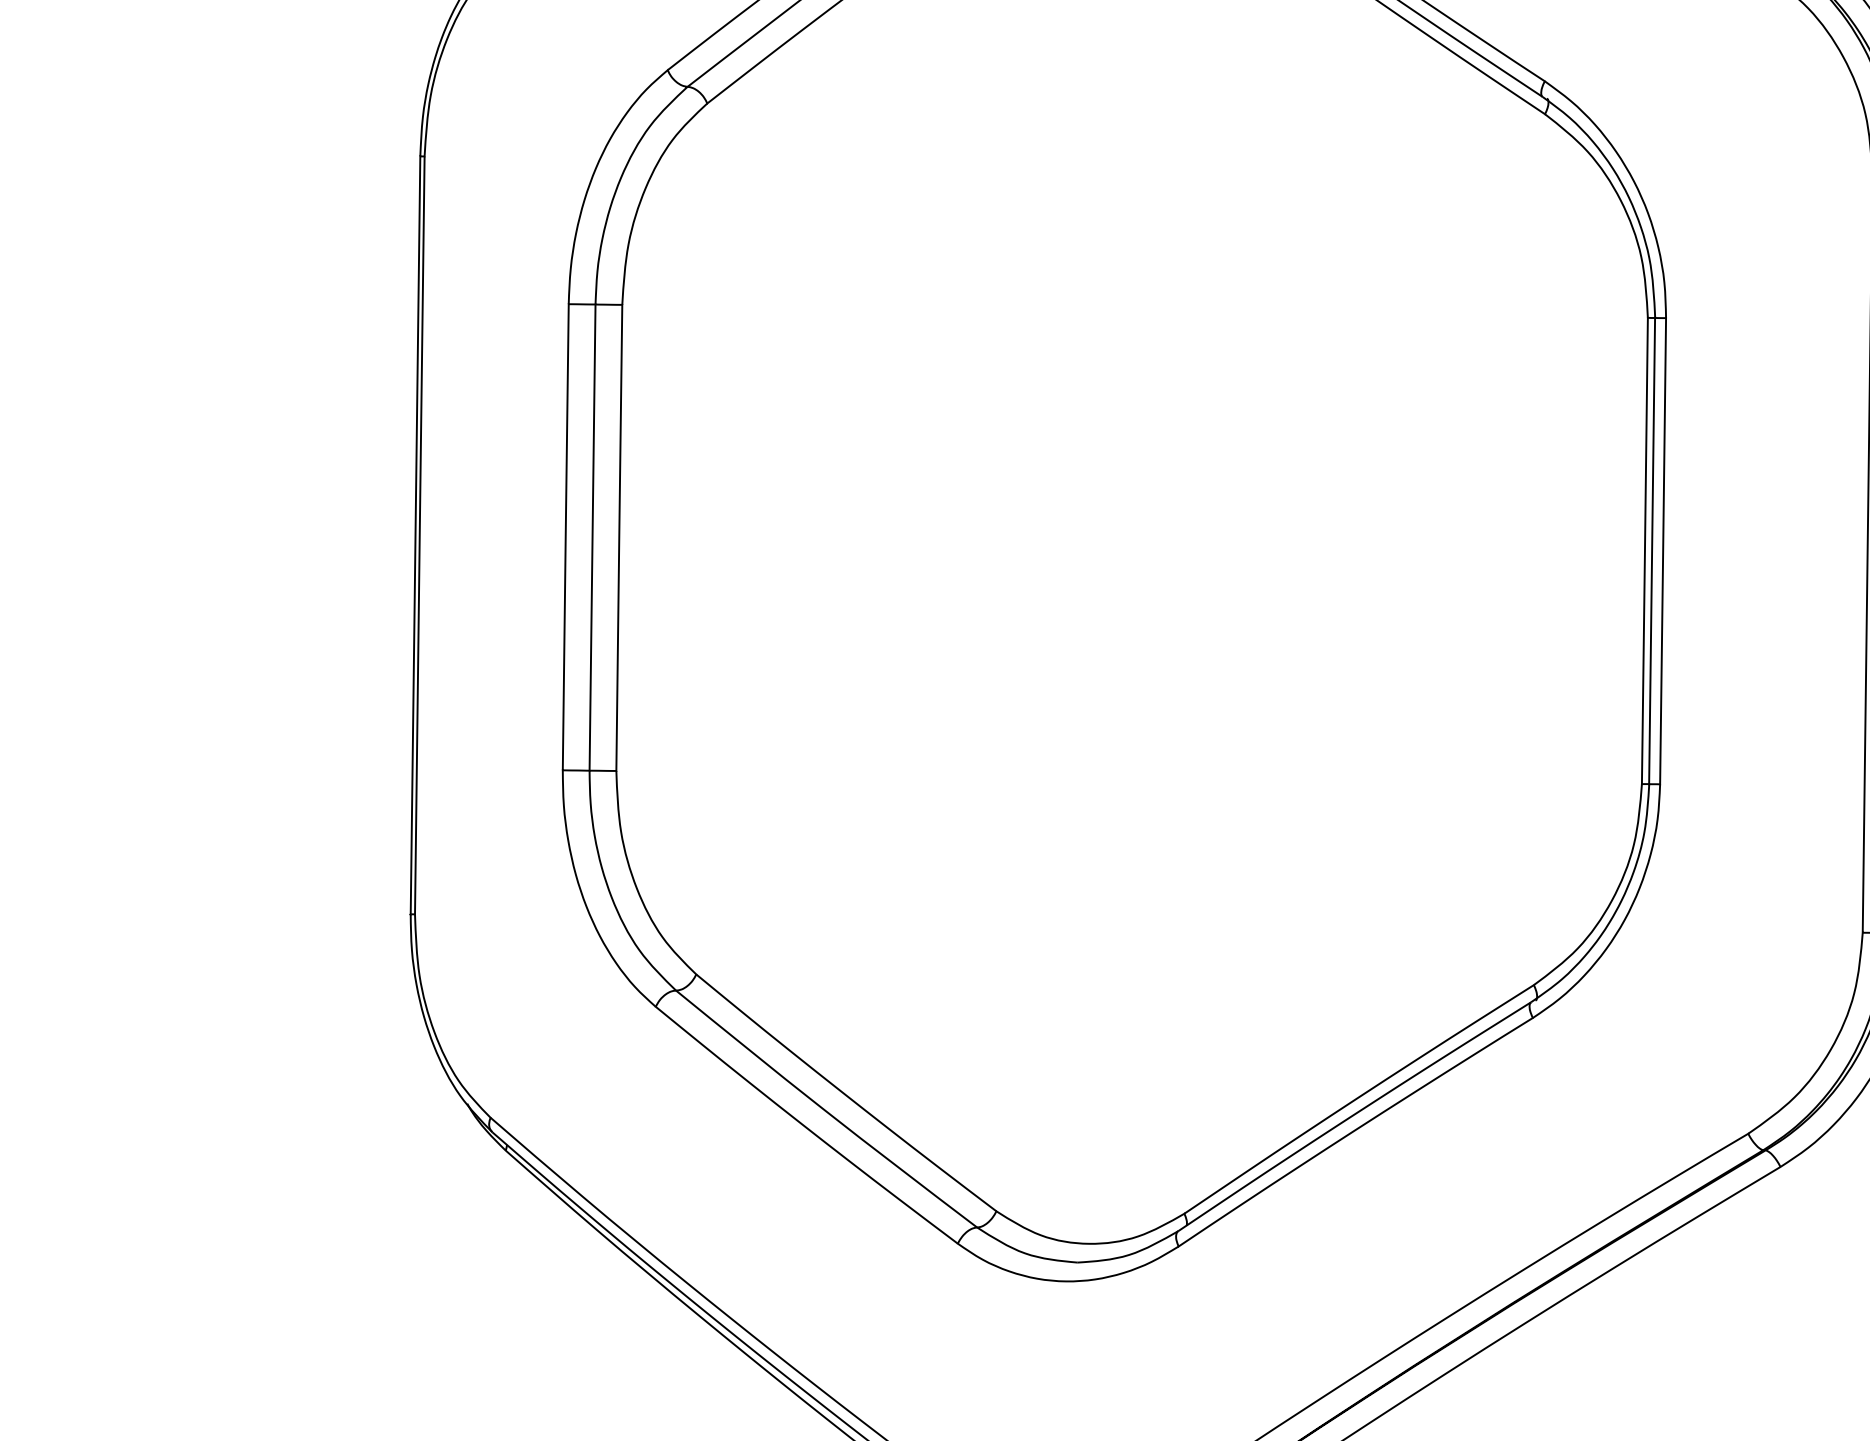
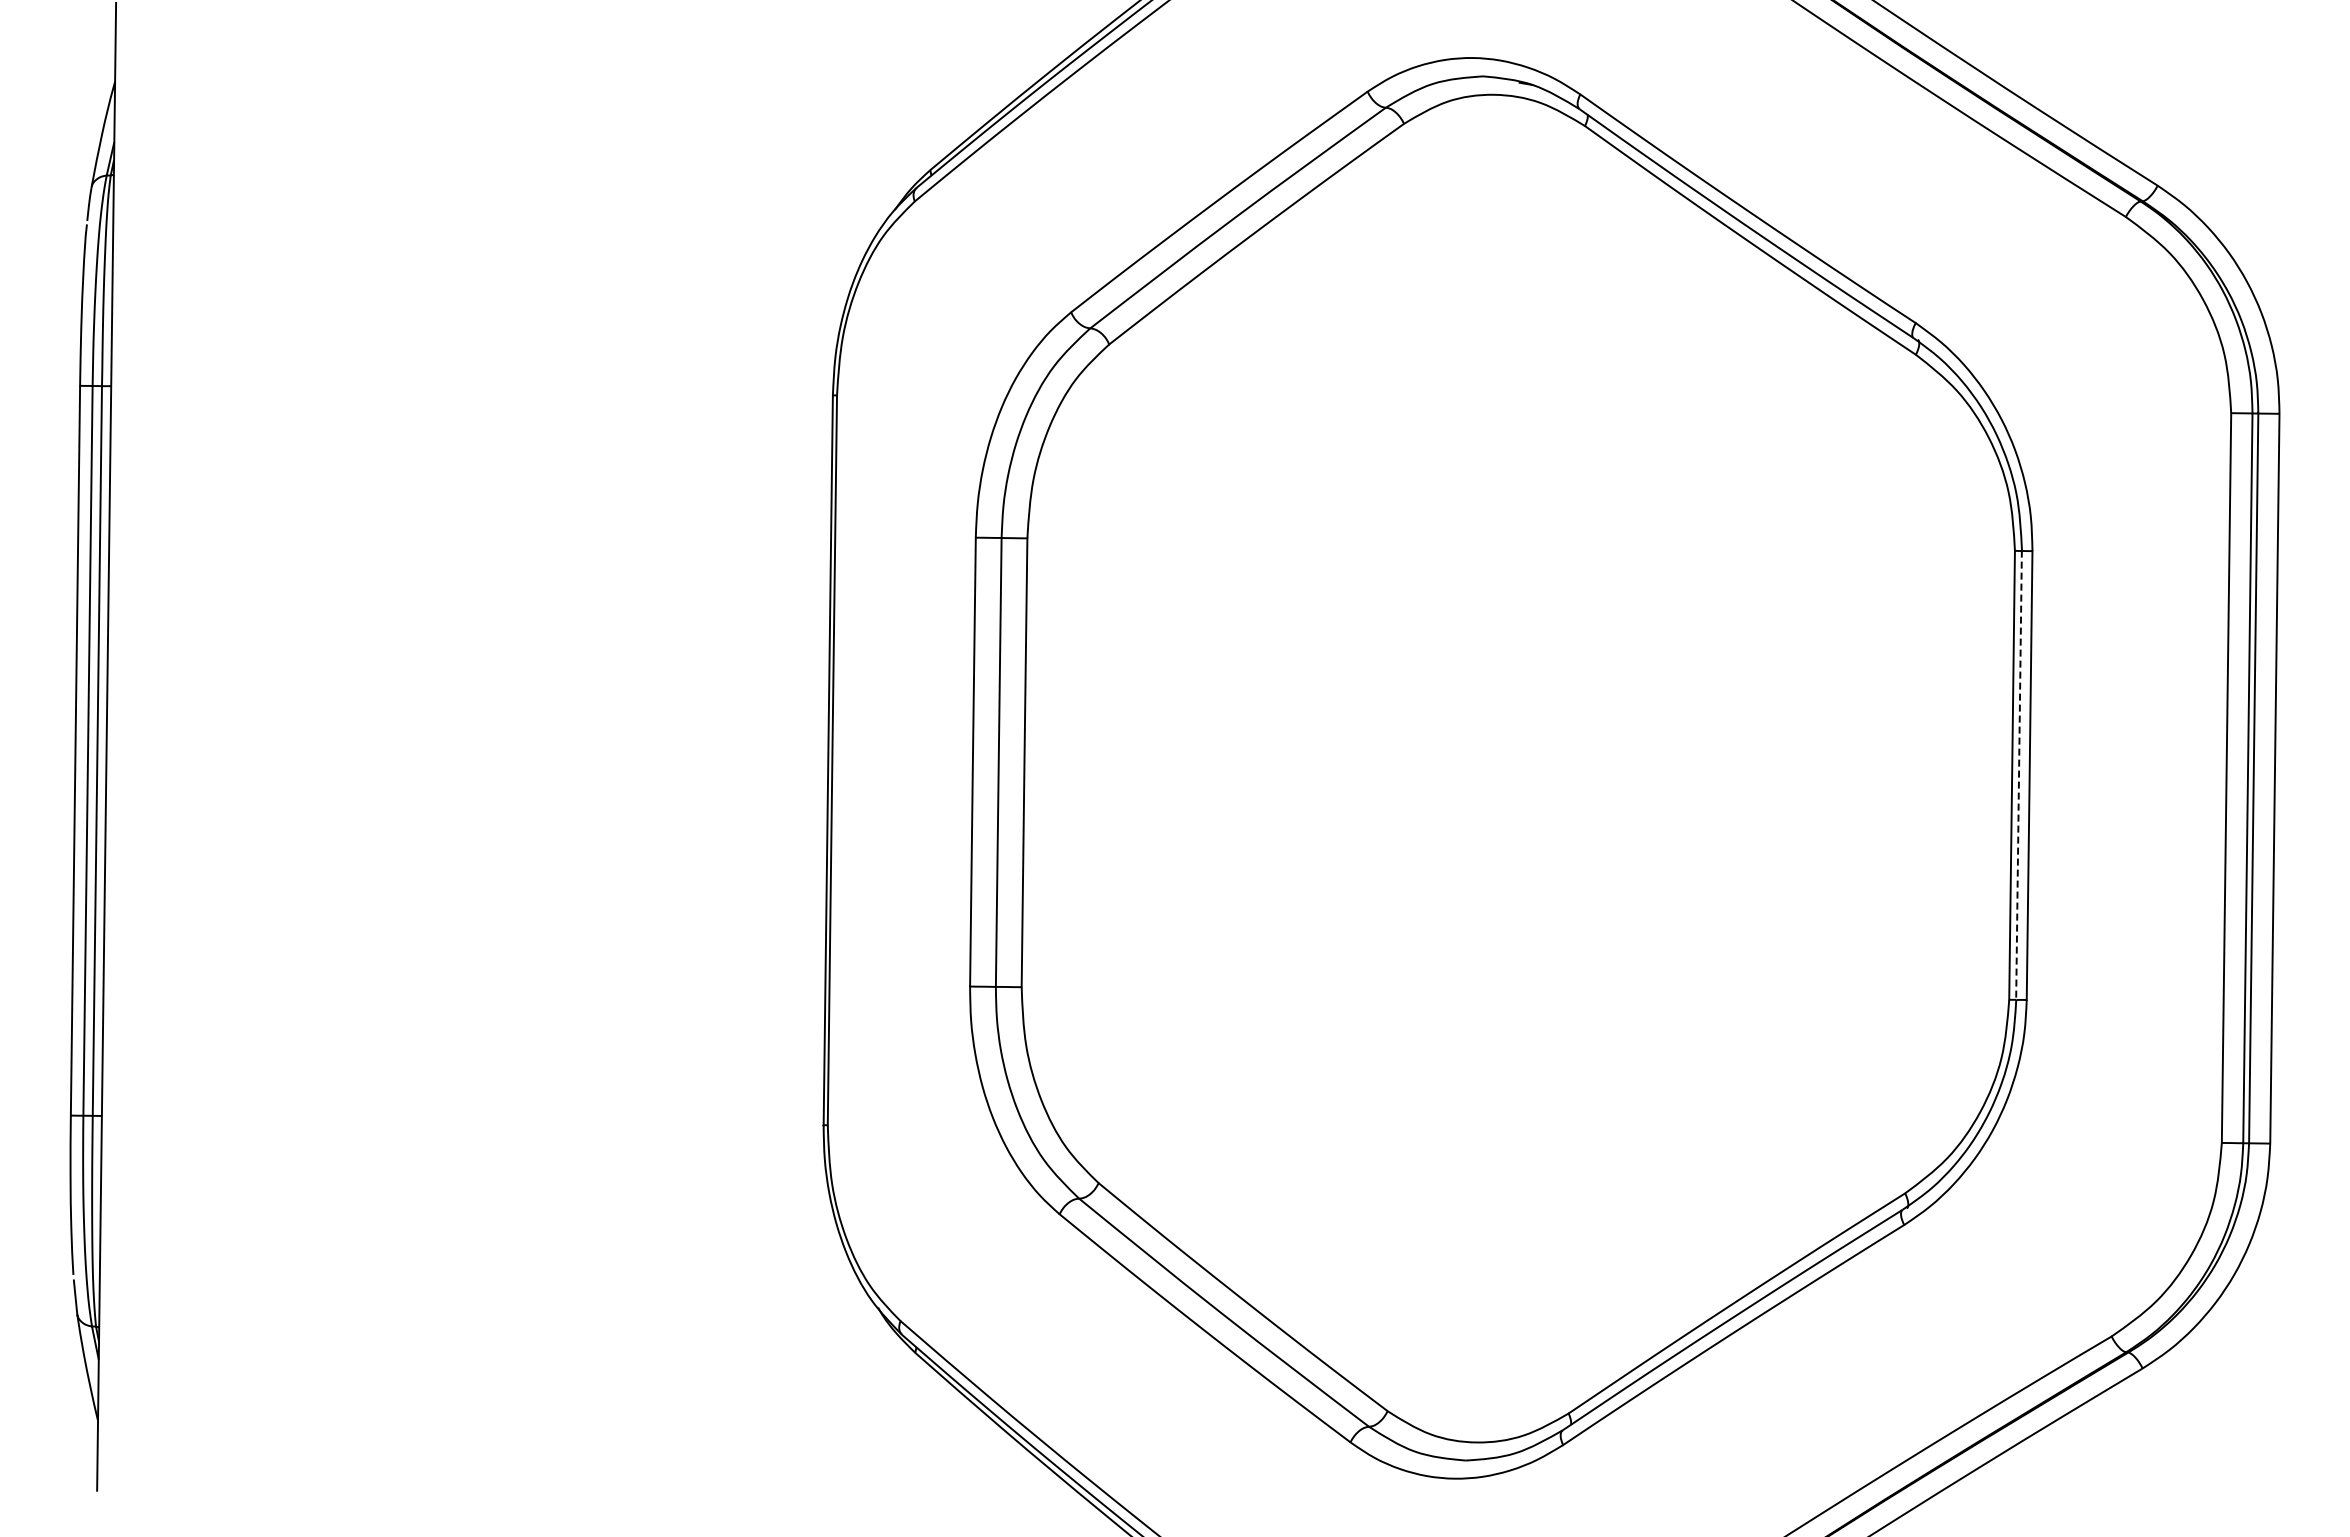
line: (1652, 551) -> (2019, 775), solid -> dashed

